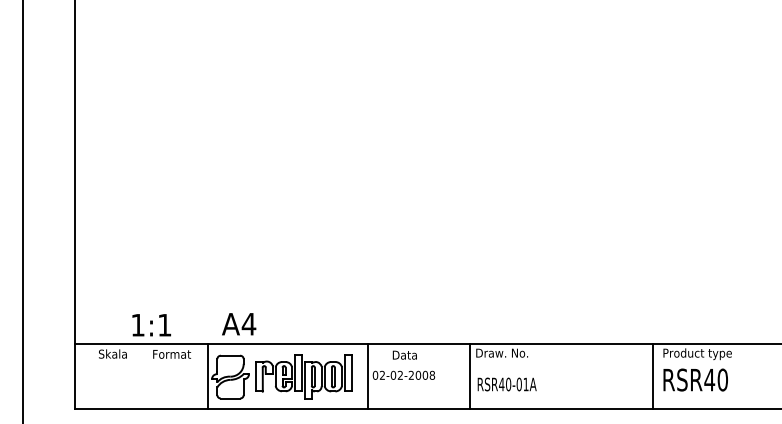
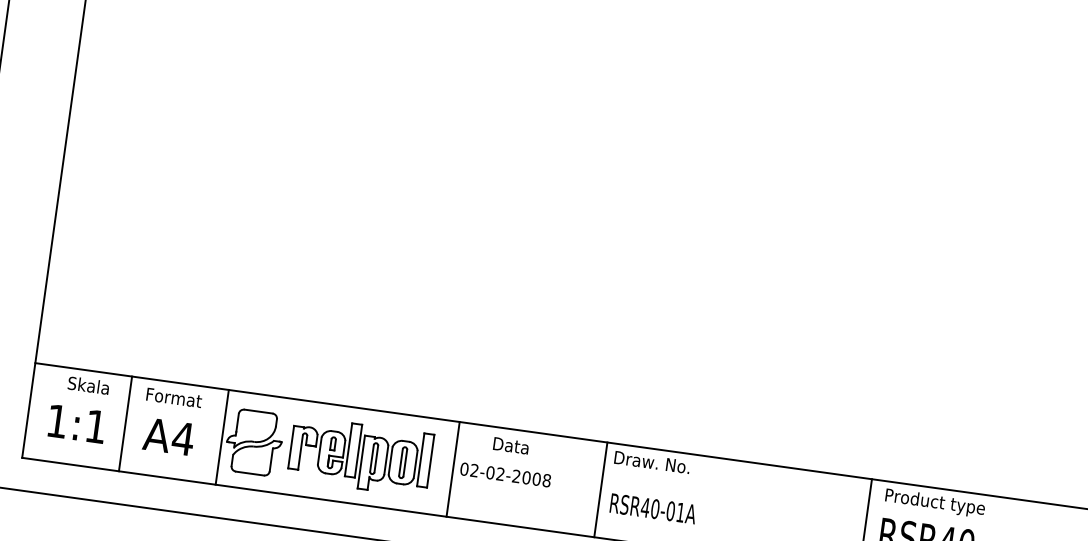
text: (239, 324) -> (169, 437), moved
text: (151, 325) -> (76, 424), moved
line: (141, 376) -> (125, 423), added

